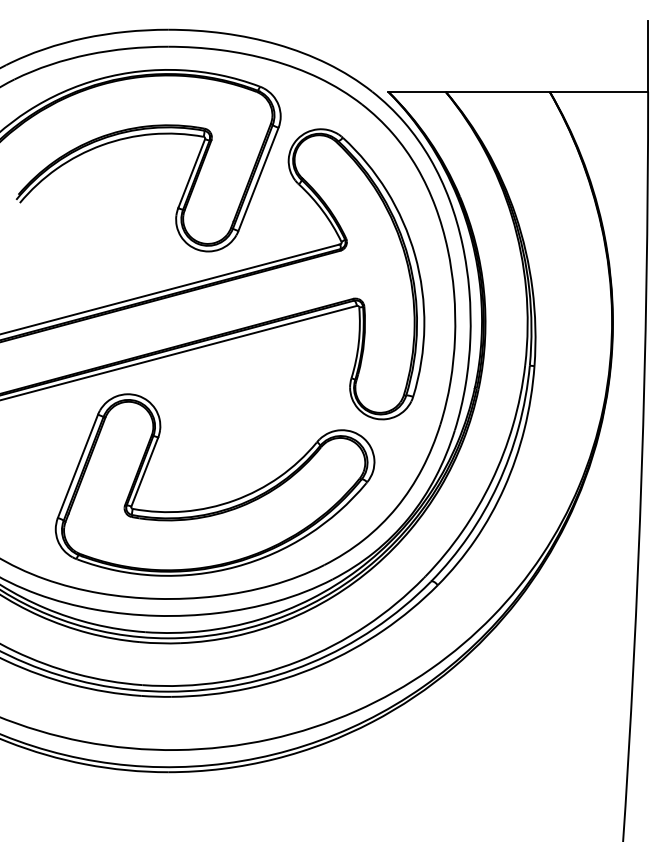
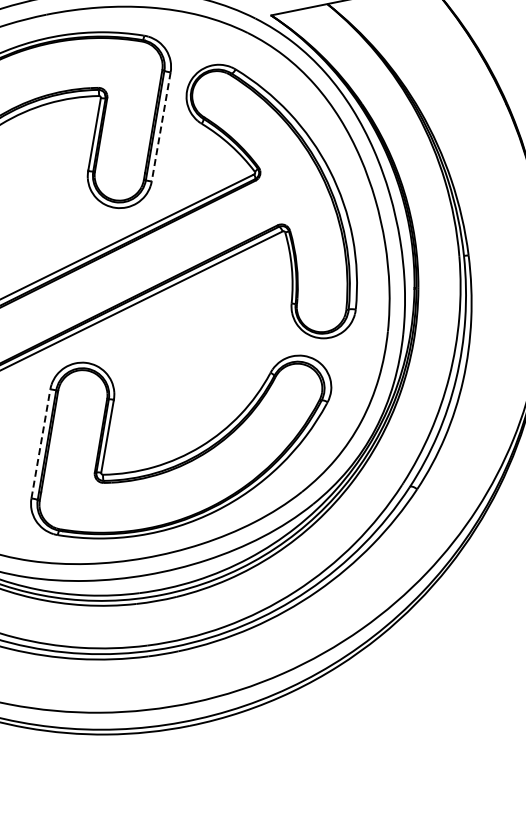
line: (258, 179) -> (161, 127), solid -> dashed
line: (78, 465) -> (41, 442), solid -> dashed

